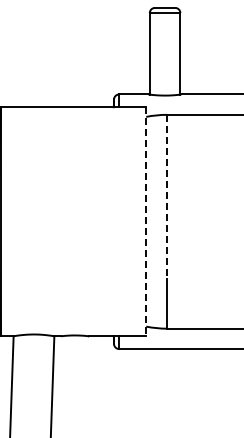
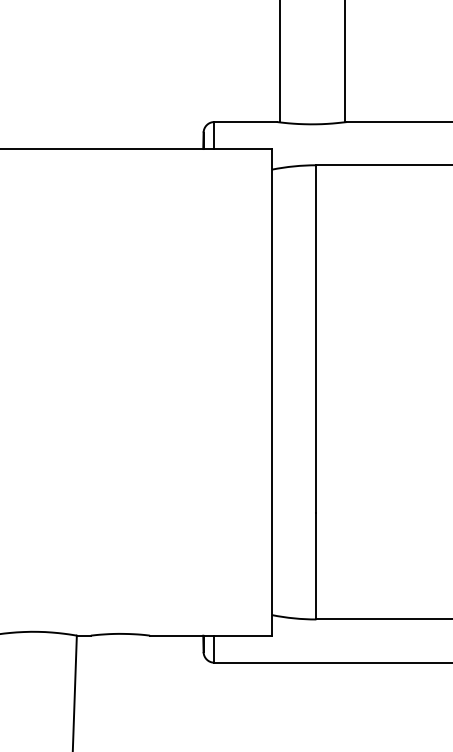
line: (167, 196) -> (317, 338), dashed -> solid
line: (146, 221) -> (272, 391), dashed -> solid

